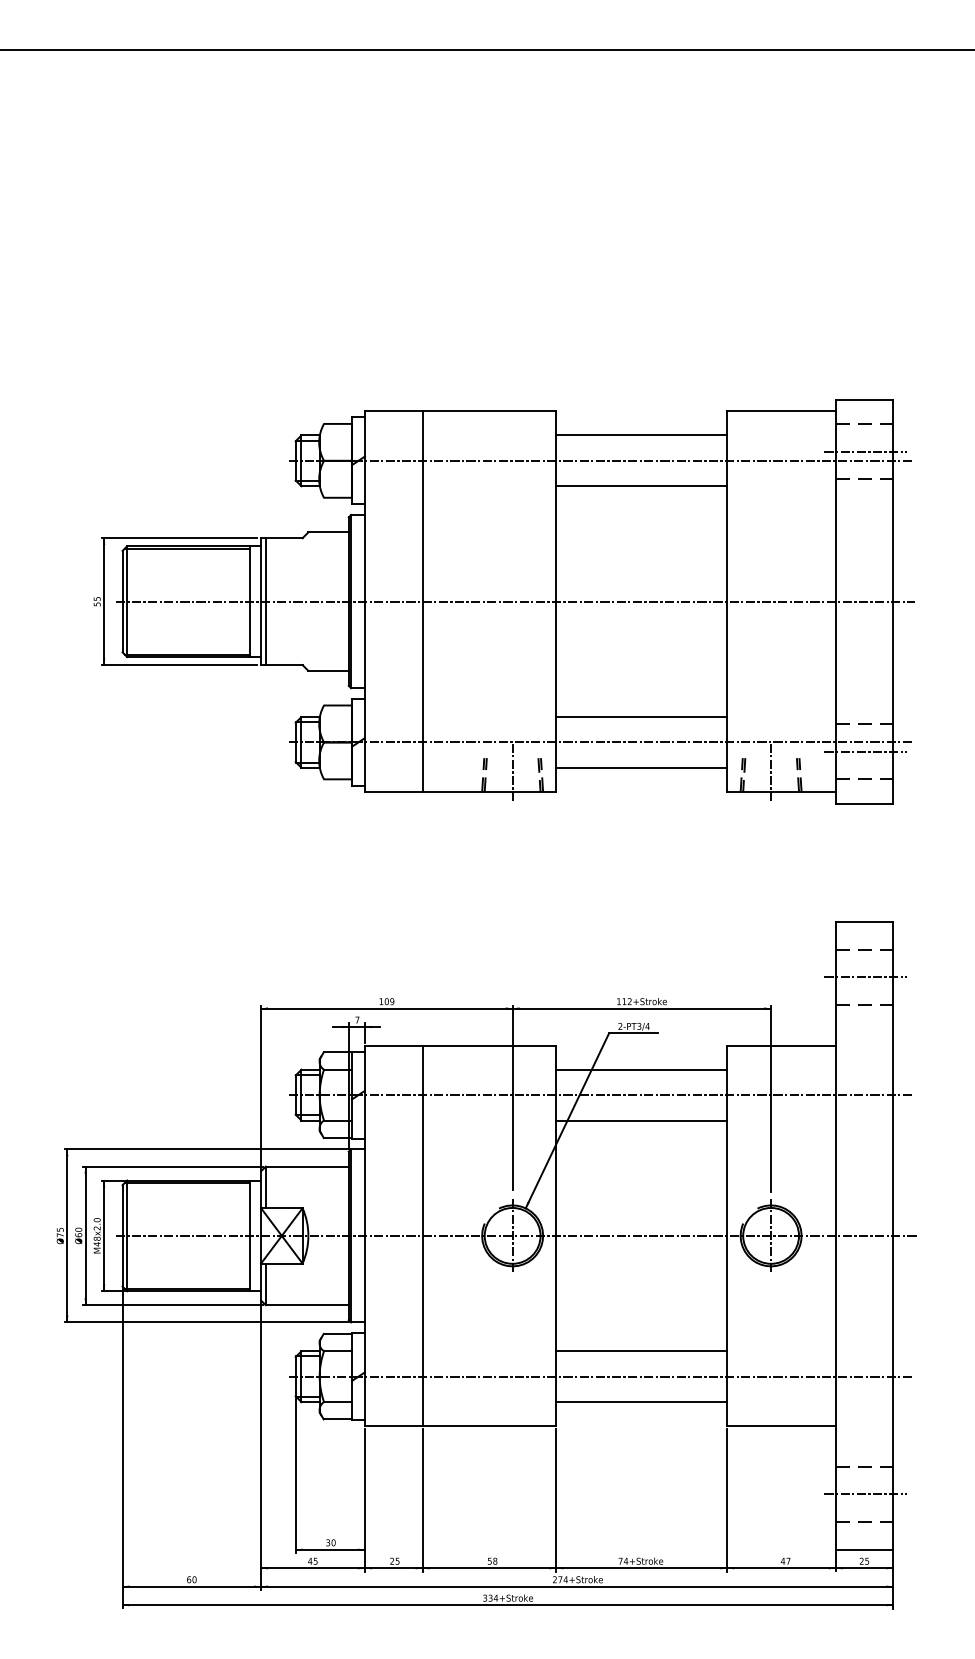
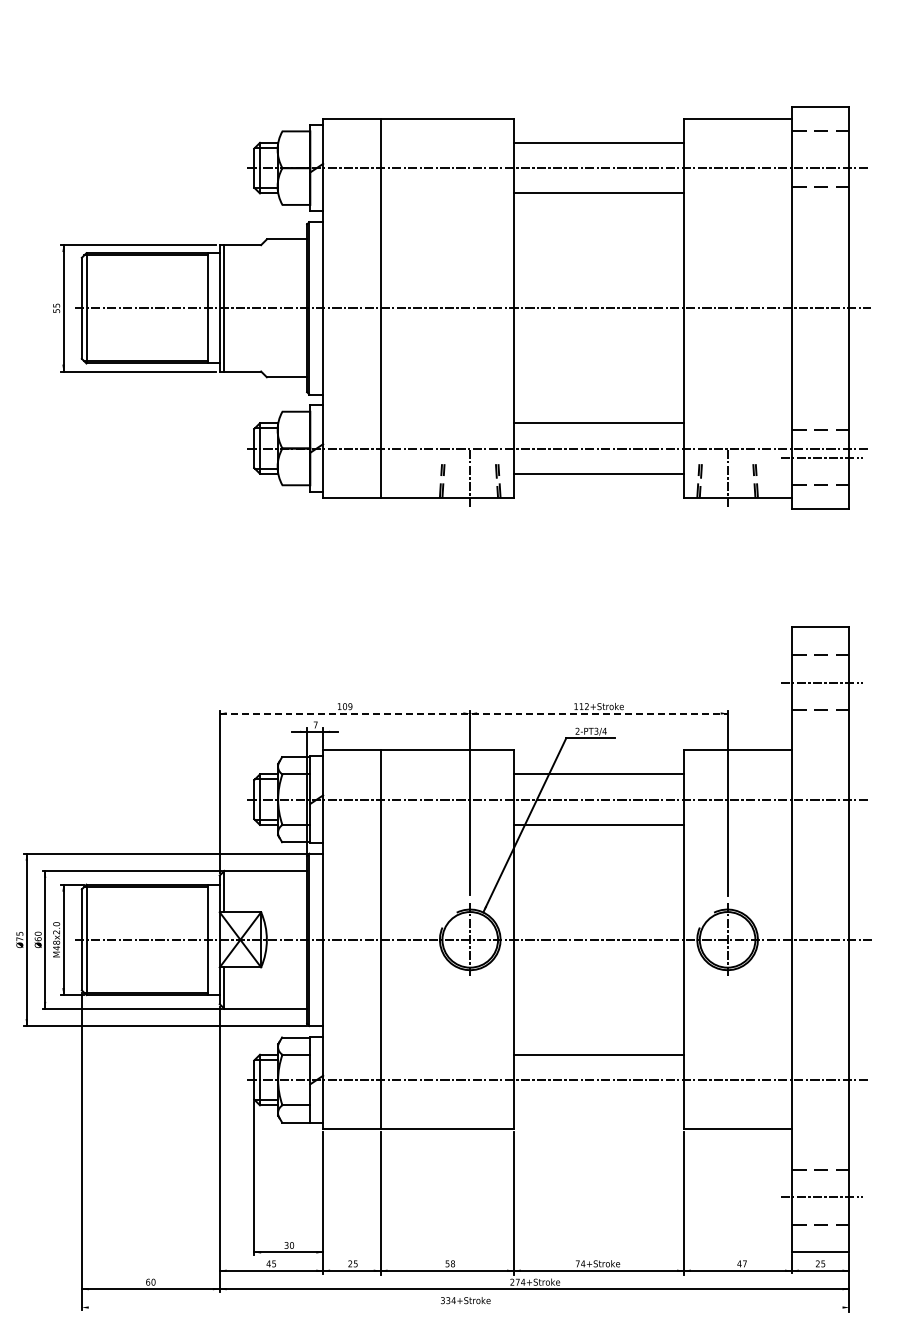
line: (865, 451) -> (821, 158), removed
line: (516, 1008) -> (474, 713), solid -> dashed
line: (641, 1402) -> (598, 1105), removed
line: (507, 1605) -> (465, 1307), removed

